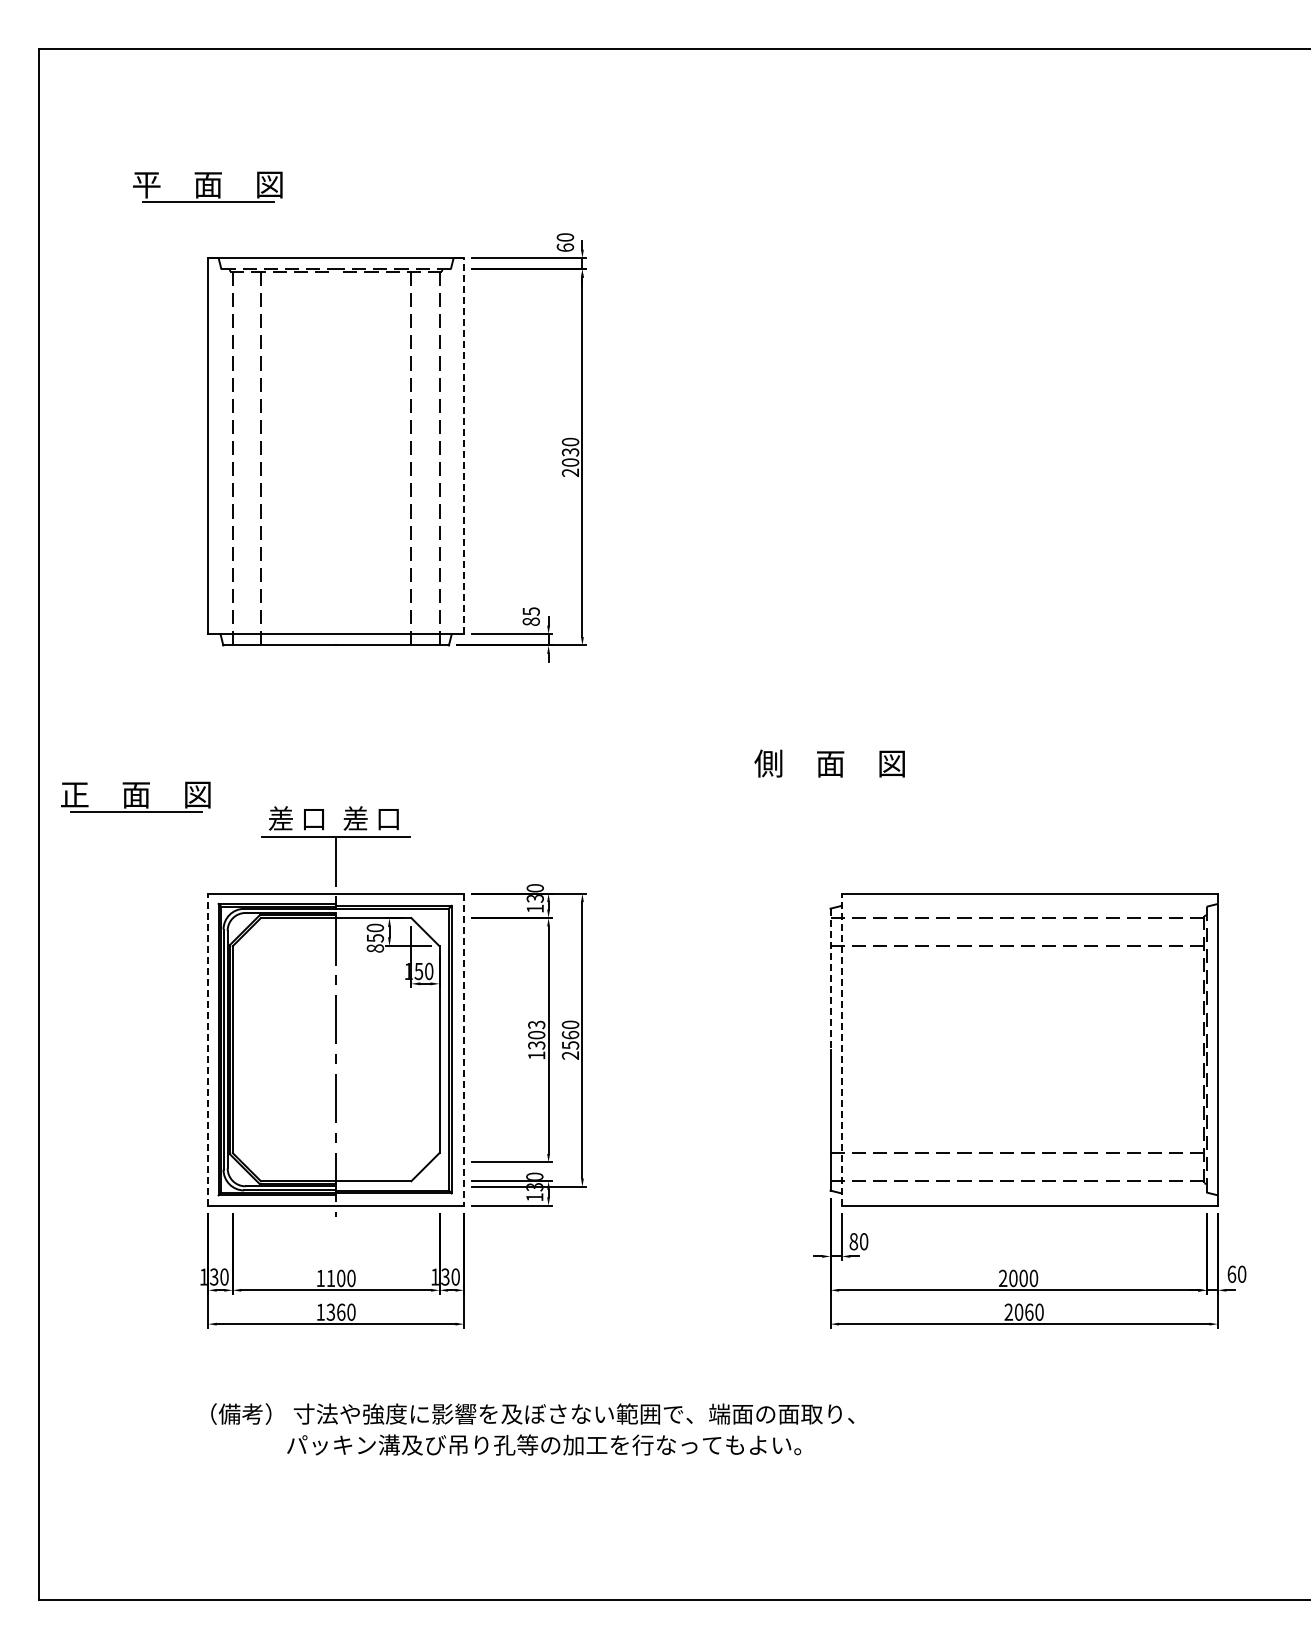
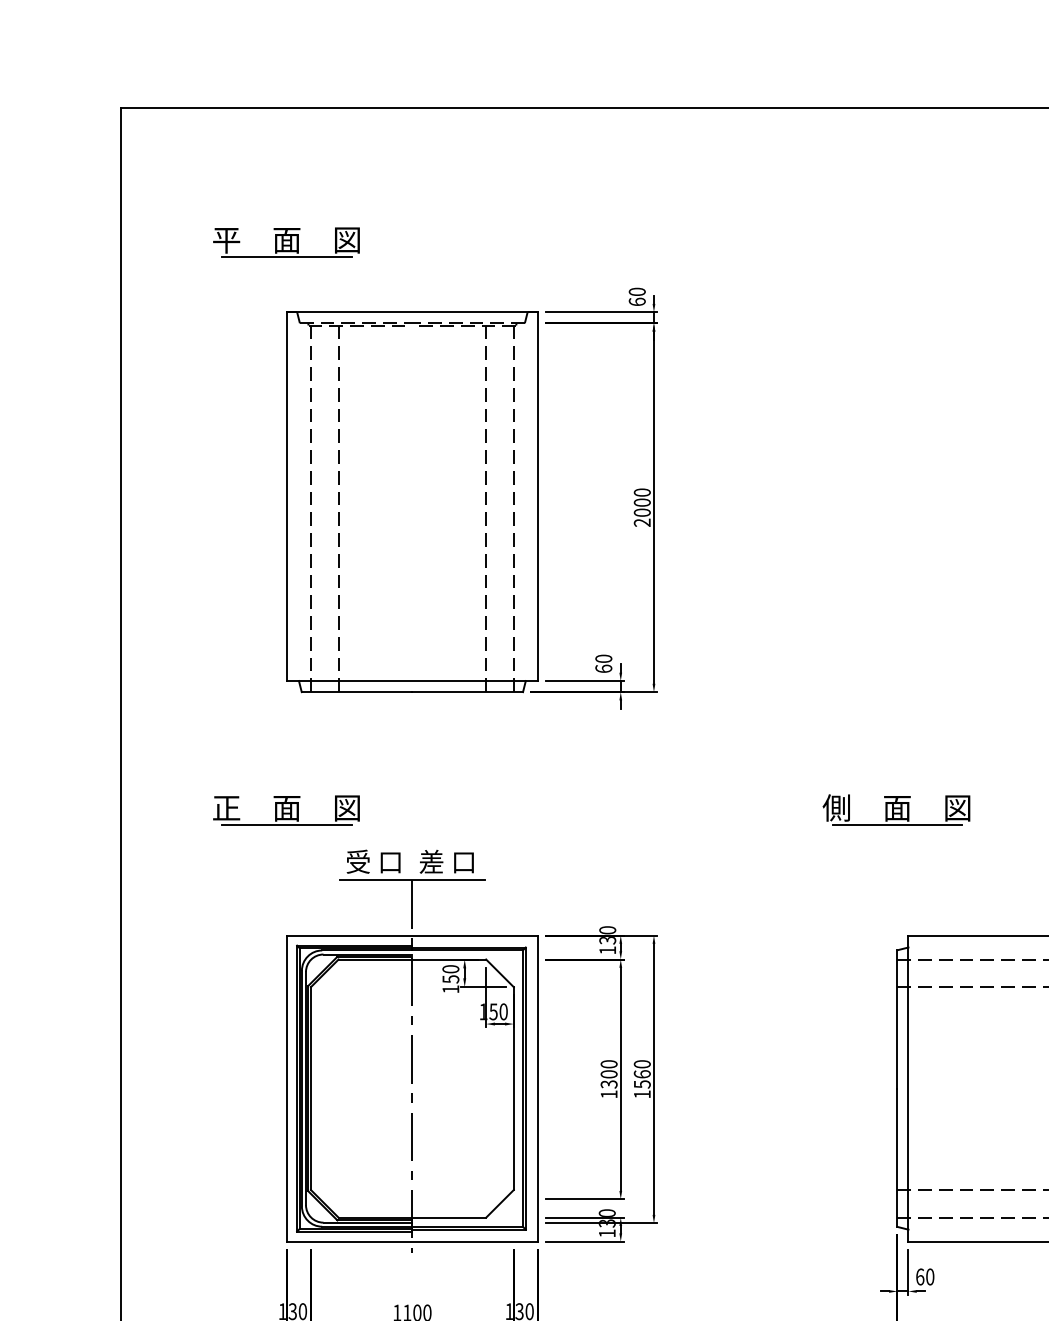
line: (463, 445) -> (537, 495), dashed -> solid
text: (570, 452) -> (642, 502), 2030 -> 2000
text: (530, 616) -> (603, 663), 85 -> 60
line: (830, 780) -> (897, 824), added
part: (135, 796) -> (286, 809), moved
text: (280, 818) -> (357, 861), 差 口 -> 受 口
text: (375, 948) -> (451, 989), 850 -> 150
line: (830, 979) -> (897, 1019), dashed -> solid
text: (536, 1024) -> (608, 1063), 1303 -> 1300
line: (208, 1049) -> (287, 1088), dashed -> solid
line: (841, 1049) -> (908, 1088), dashed -> solid
line: (463, 1050) -> (537, 1089), dashed -> solid
text: (569, 1055) -> (641, 1094), 2560 -> 1560
text: (853, 1241) -> (919, 1276), 80 -> 60

